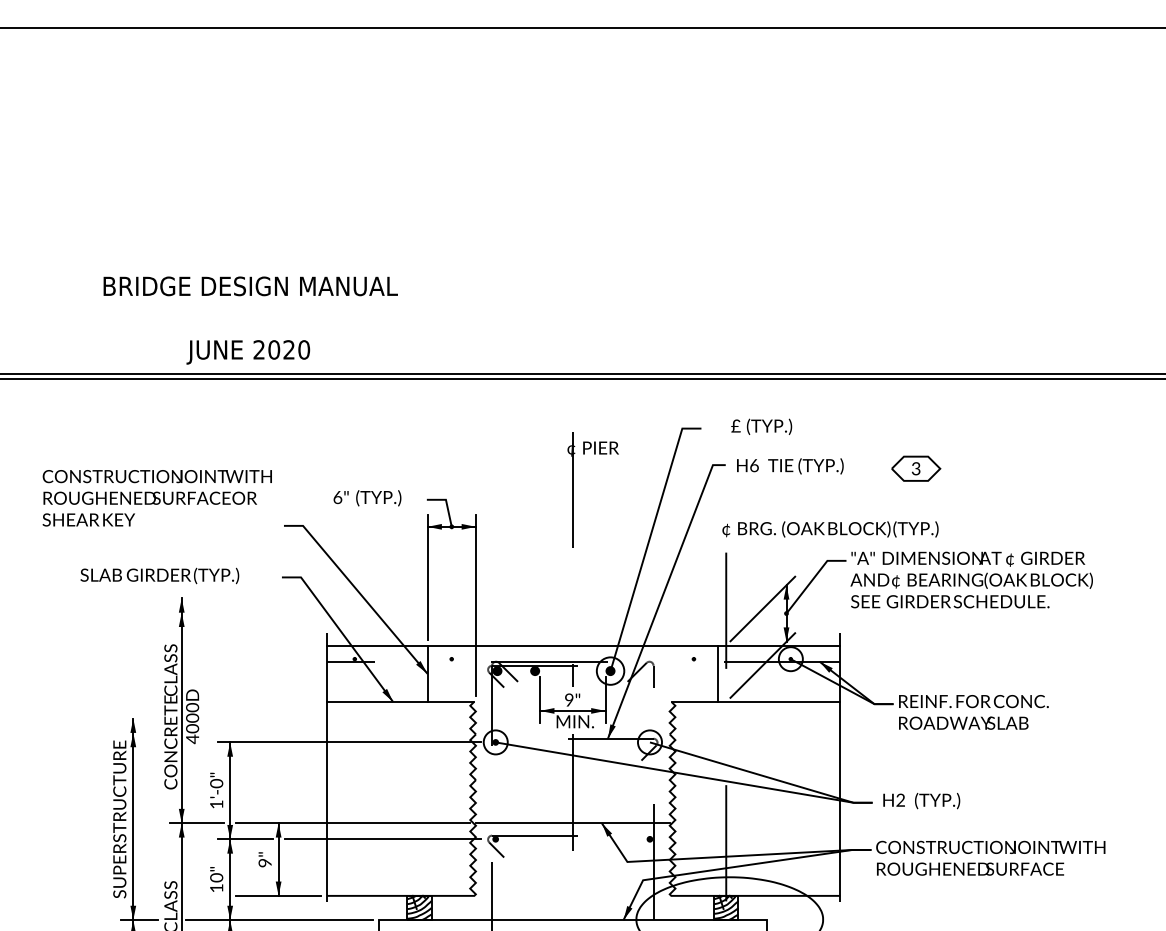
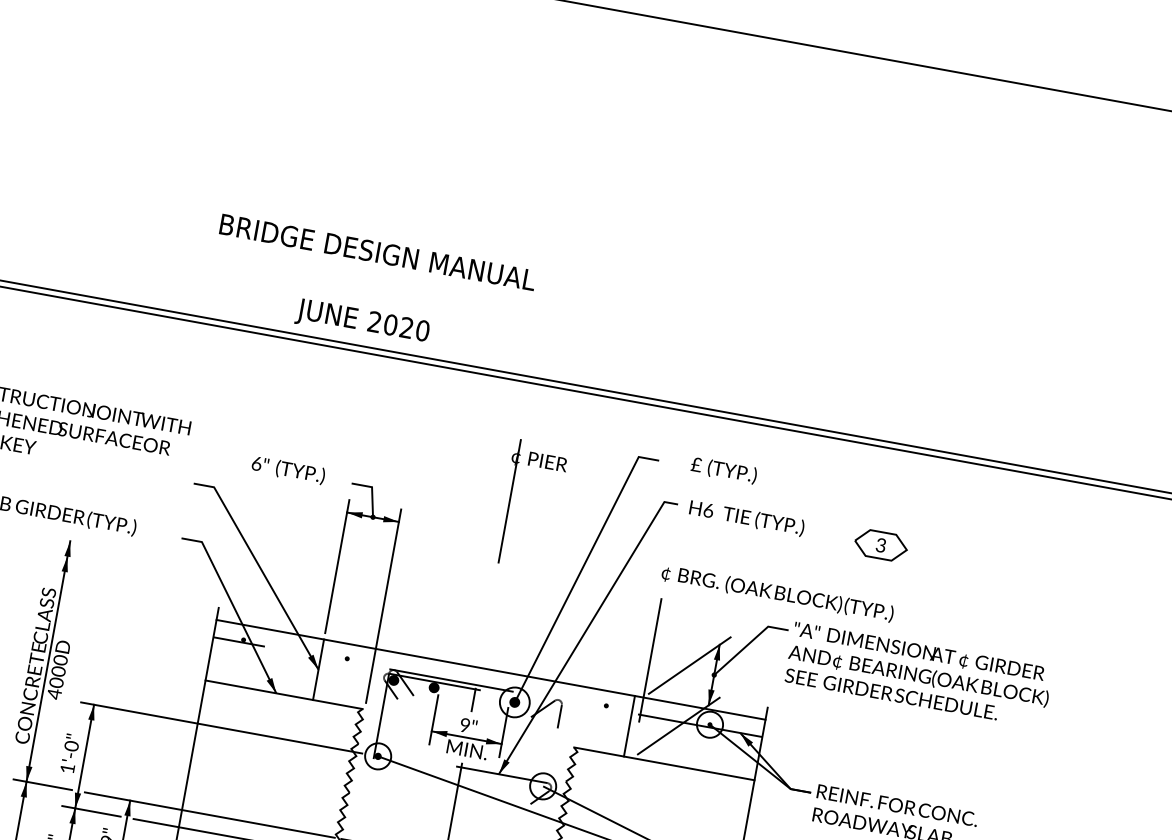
text: (250, 320) -> (371, 288), moved

